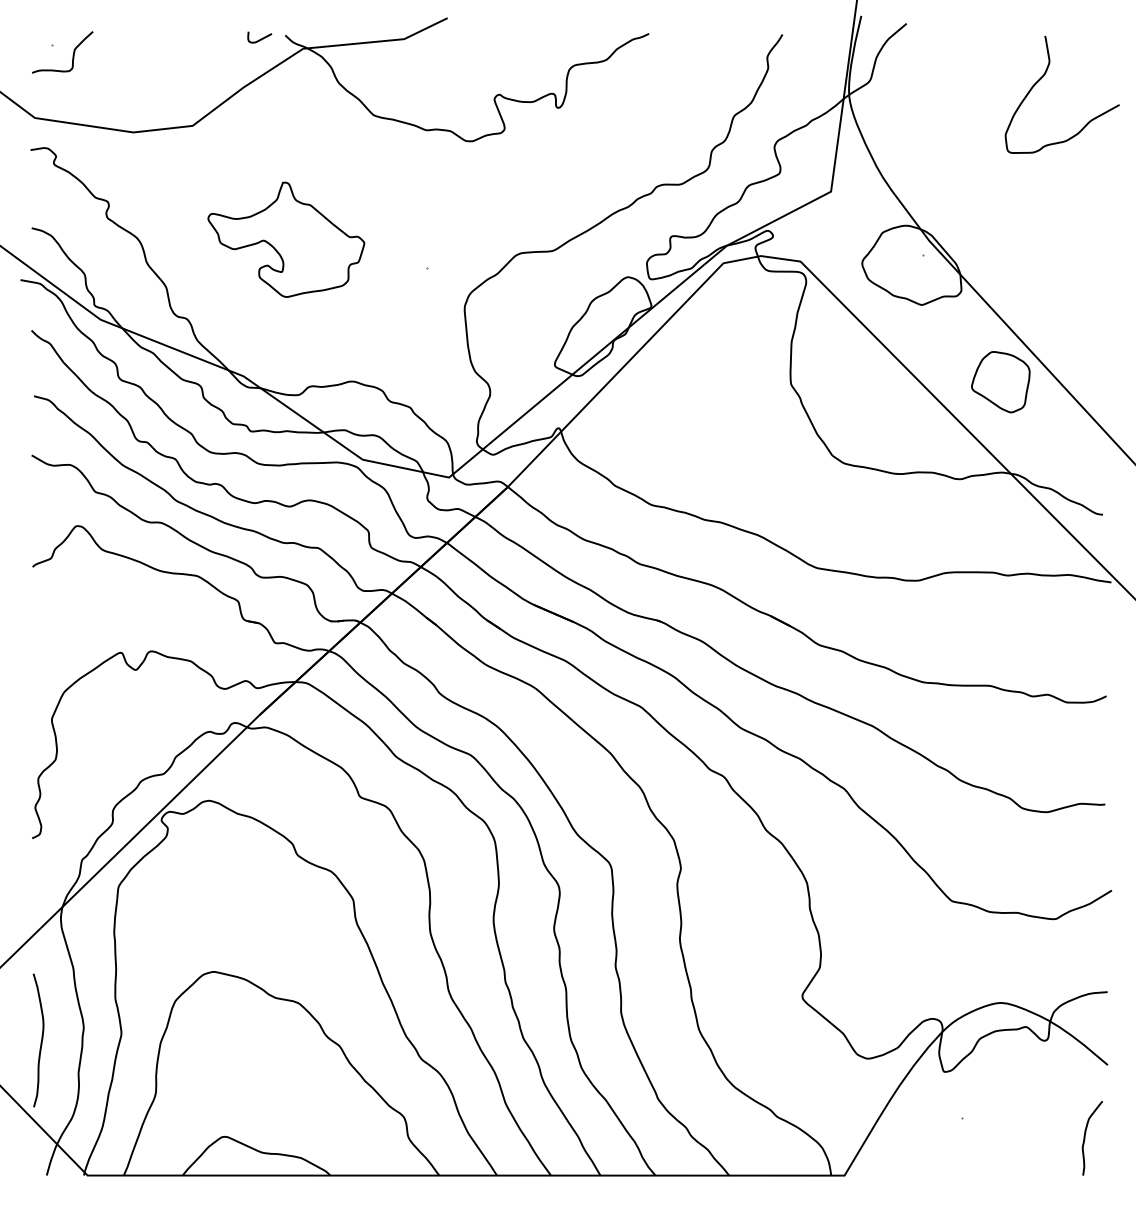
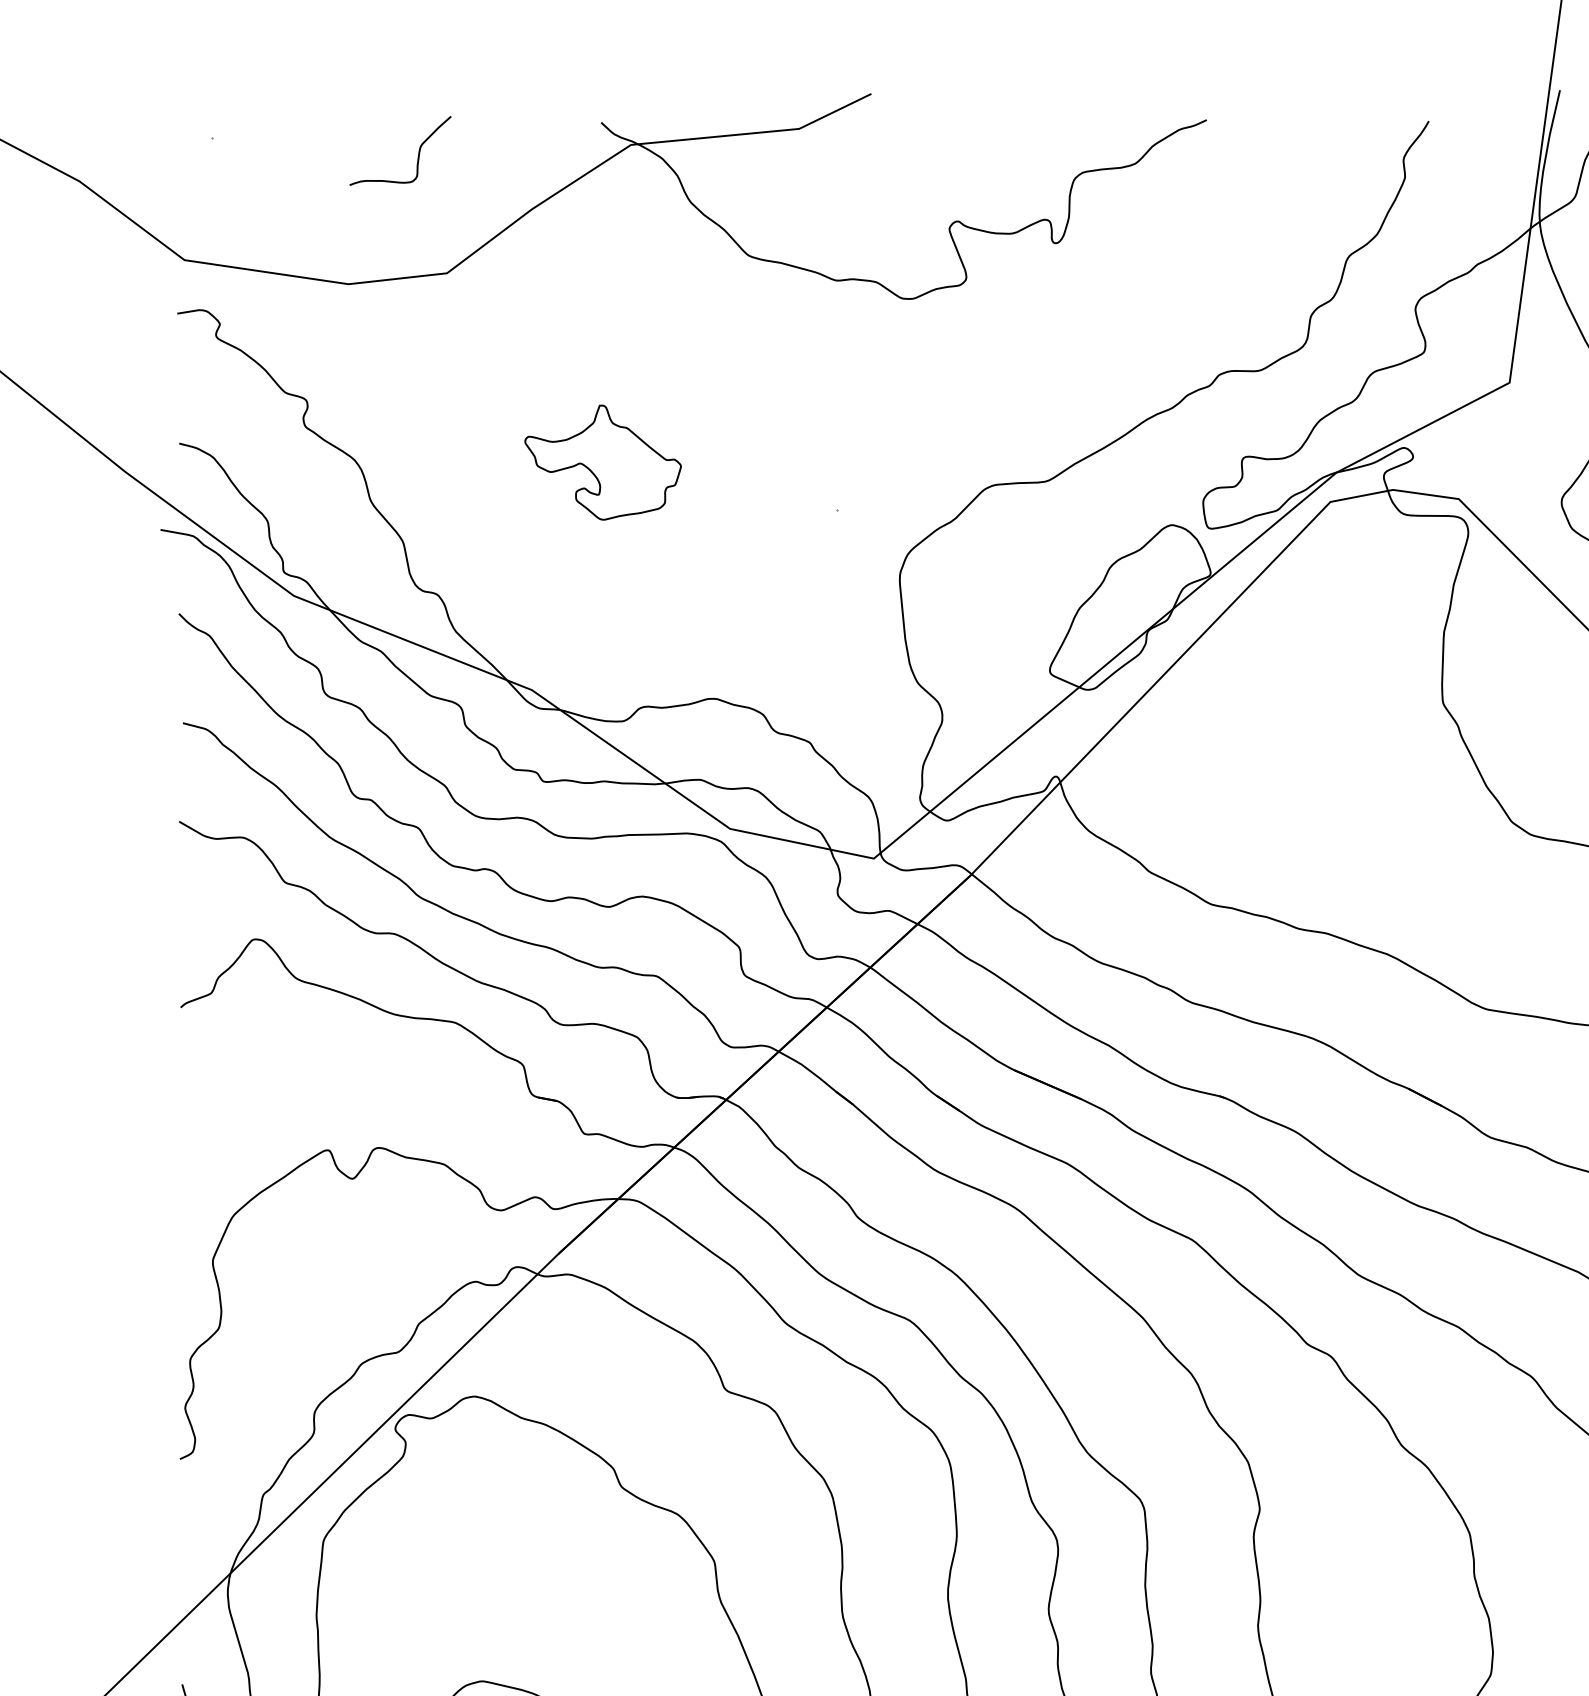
curve: (260, 38) -> (559, 127), removed
curve: (72, 54) -> (416, 154), moved
part: (286, 239) -> (603, 462), size x0.6

